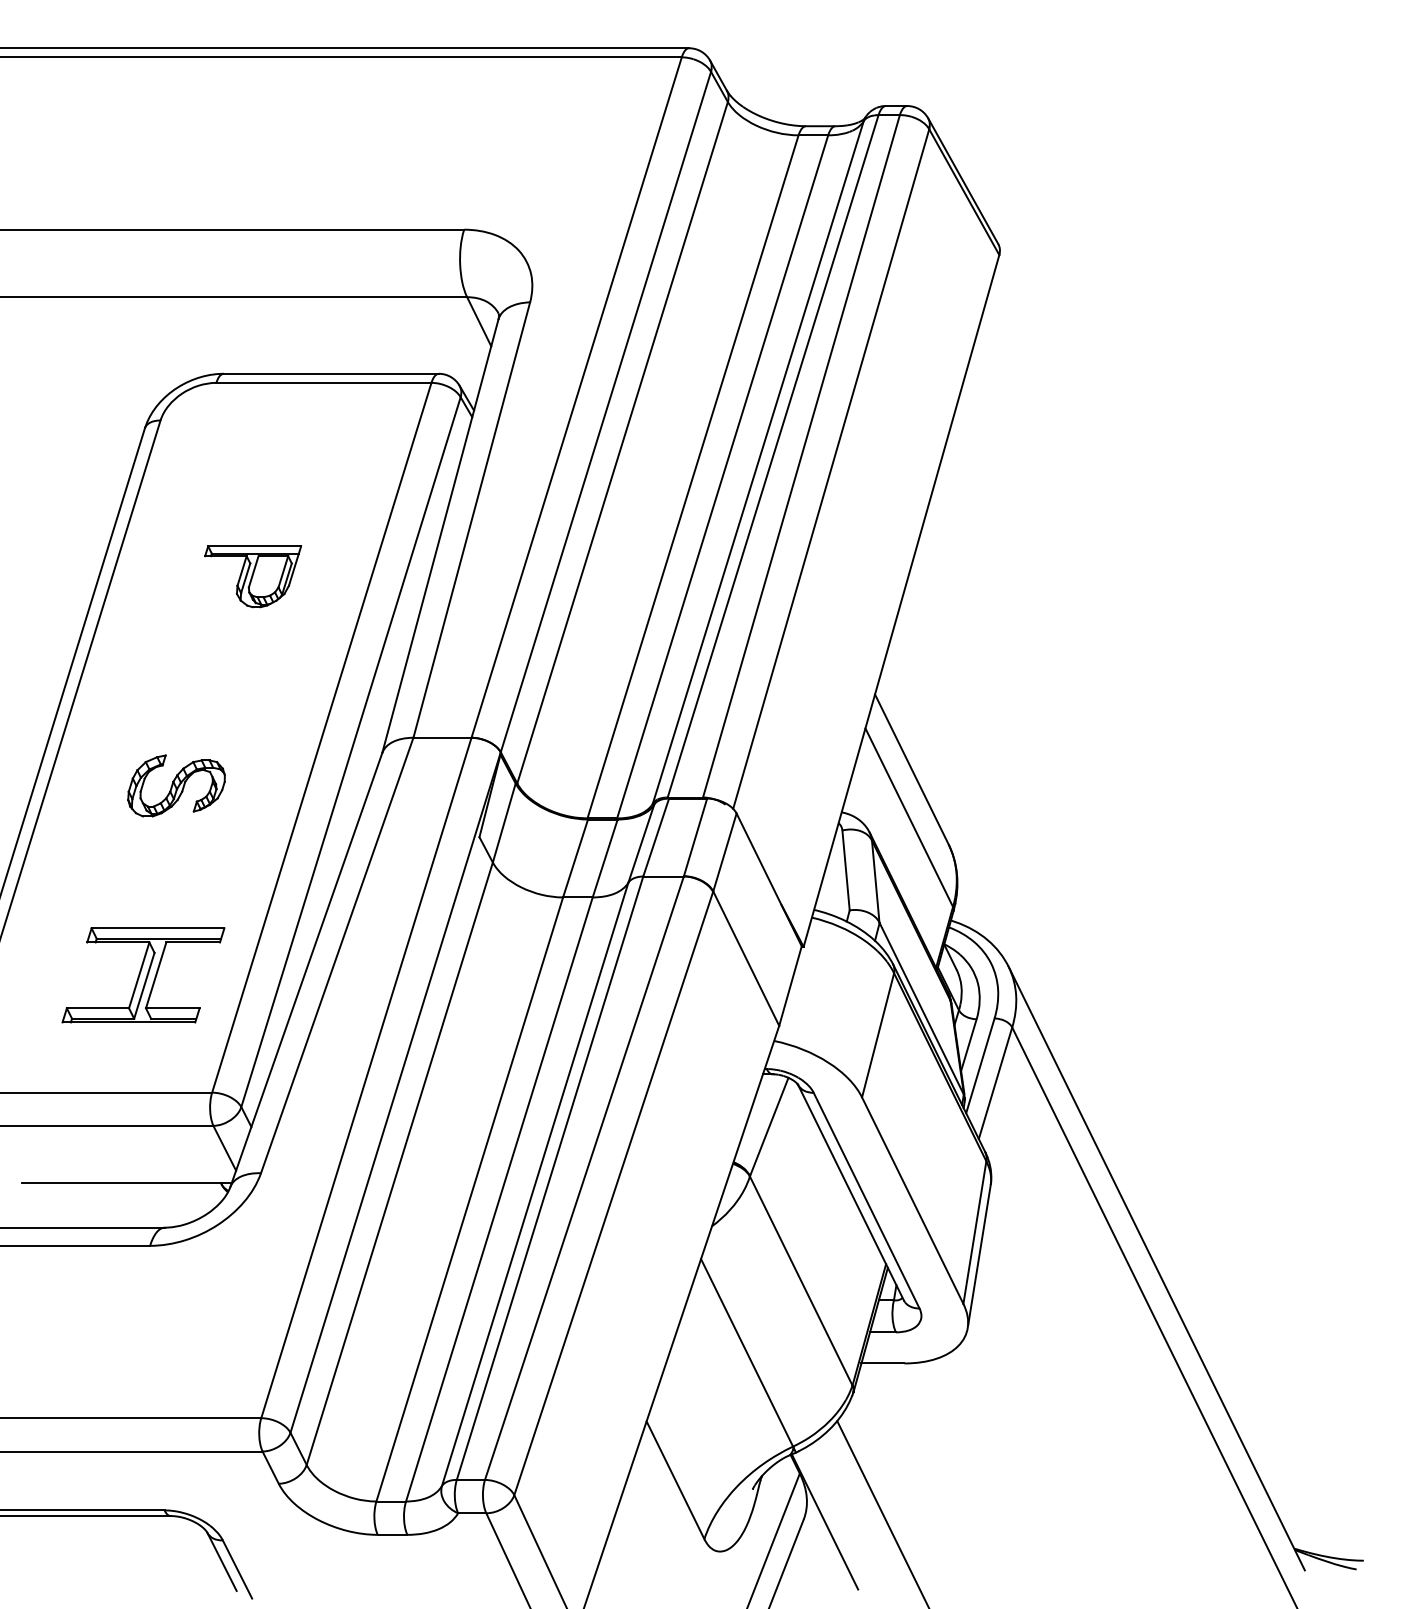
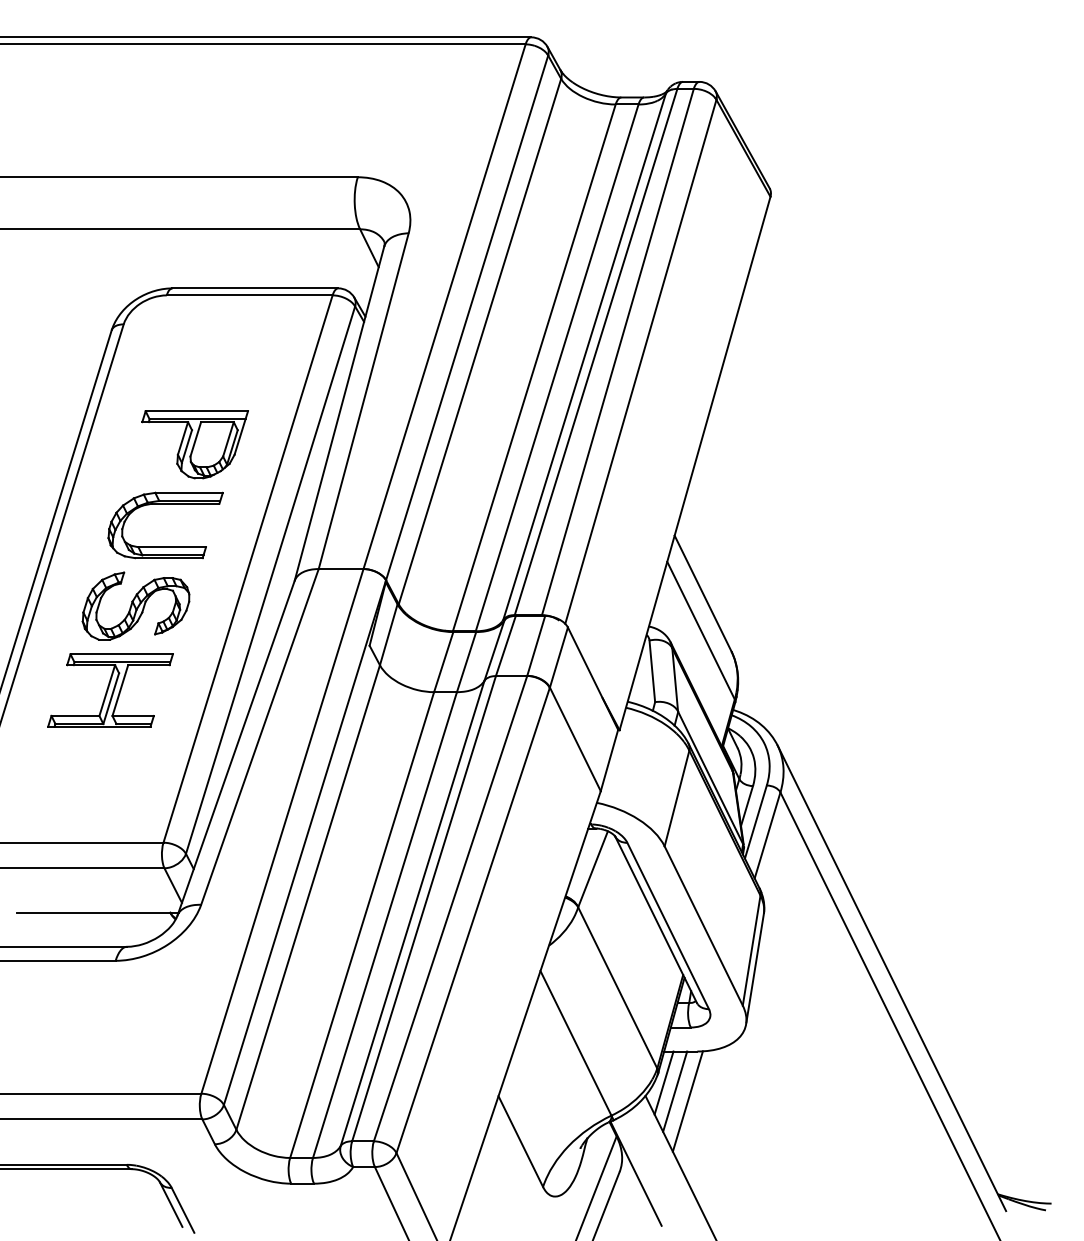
part: (252, 576) -> (194, 444), size x1.43
part: (214, 653) -> (165, 504), added
part: (176, 785) -> (136, 605), size x1.43
part: (143, 975) -> (110, 690), moved
line: (861, 1404) -> (664, 1083), added
line: (875, 1415) -> (675, 1091), added
line: (891, 1428) -> (687, 1101), added

